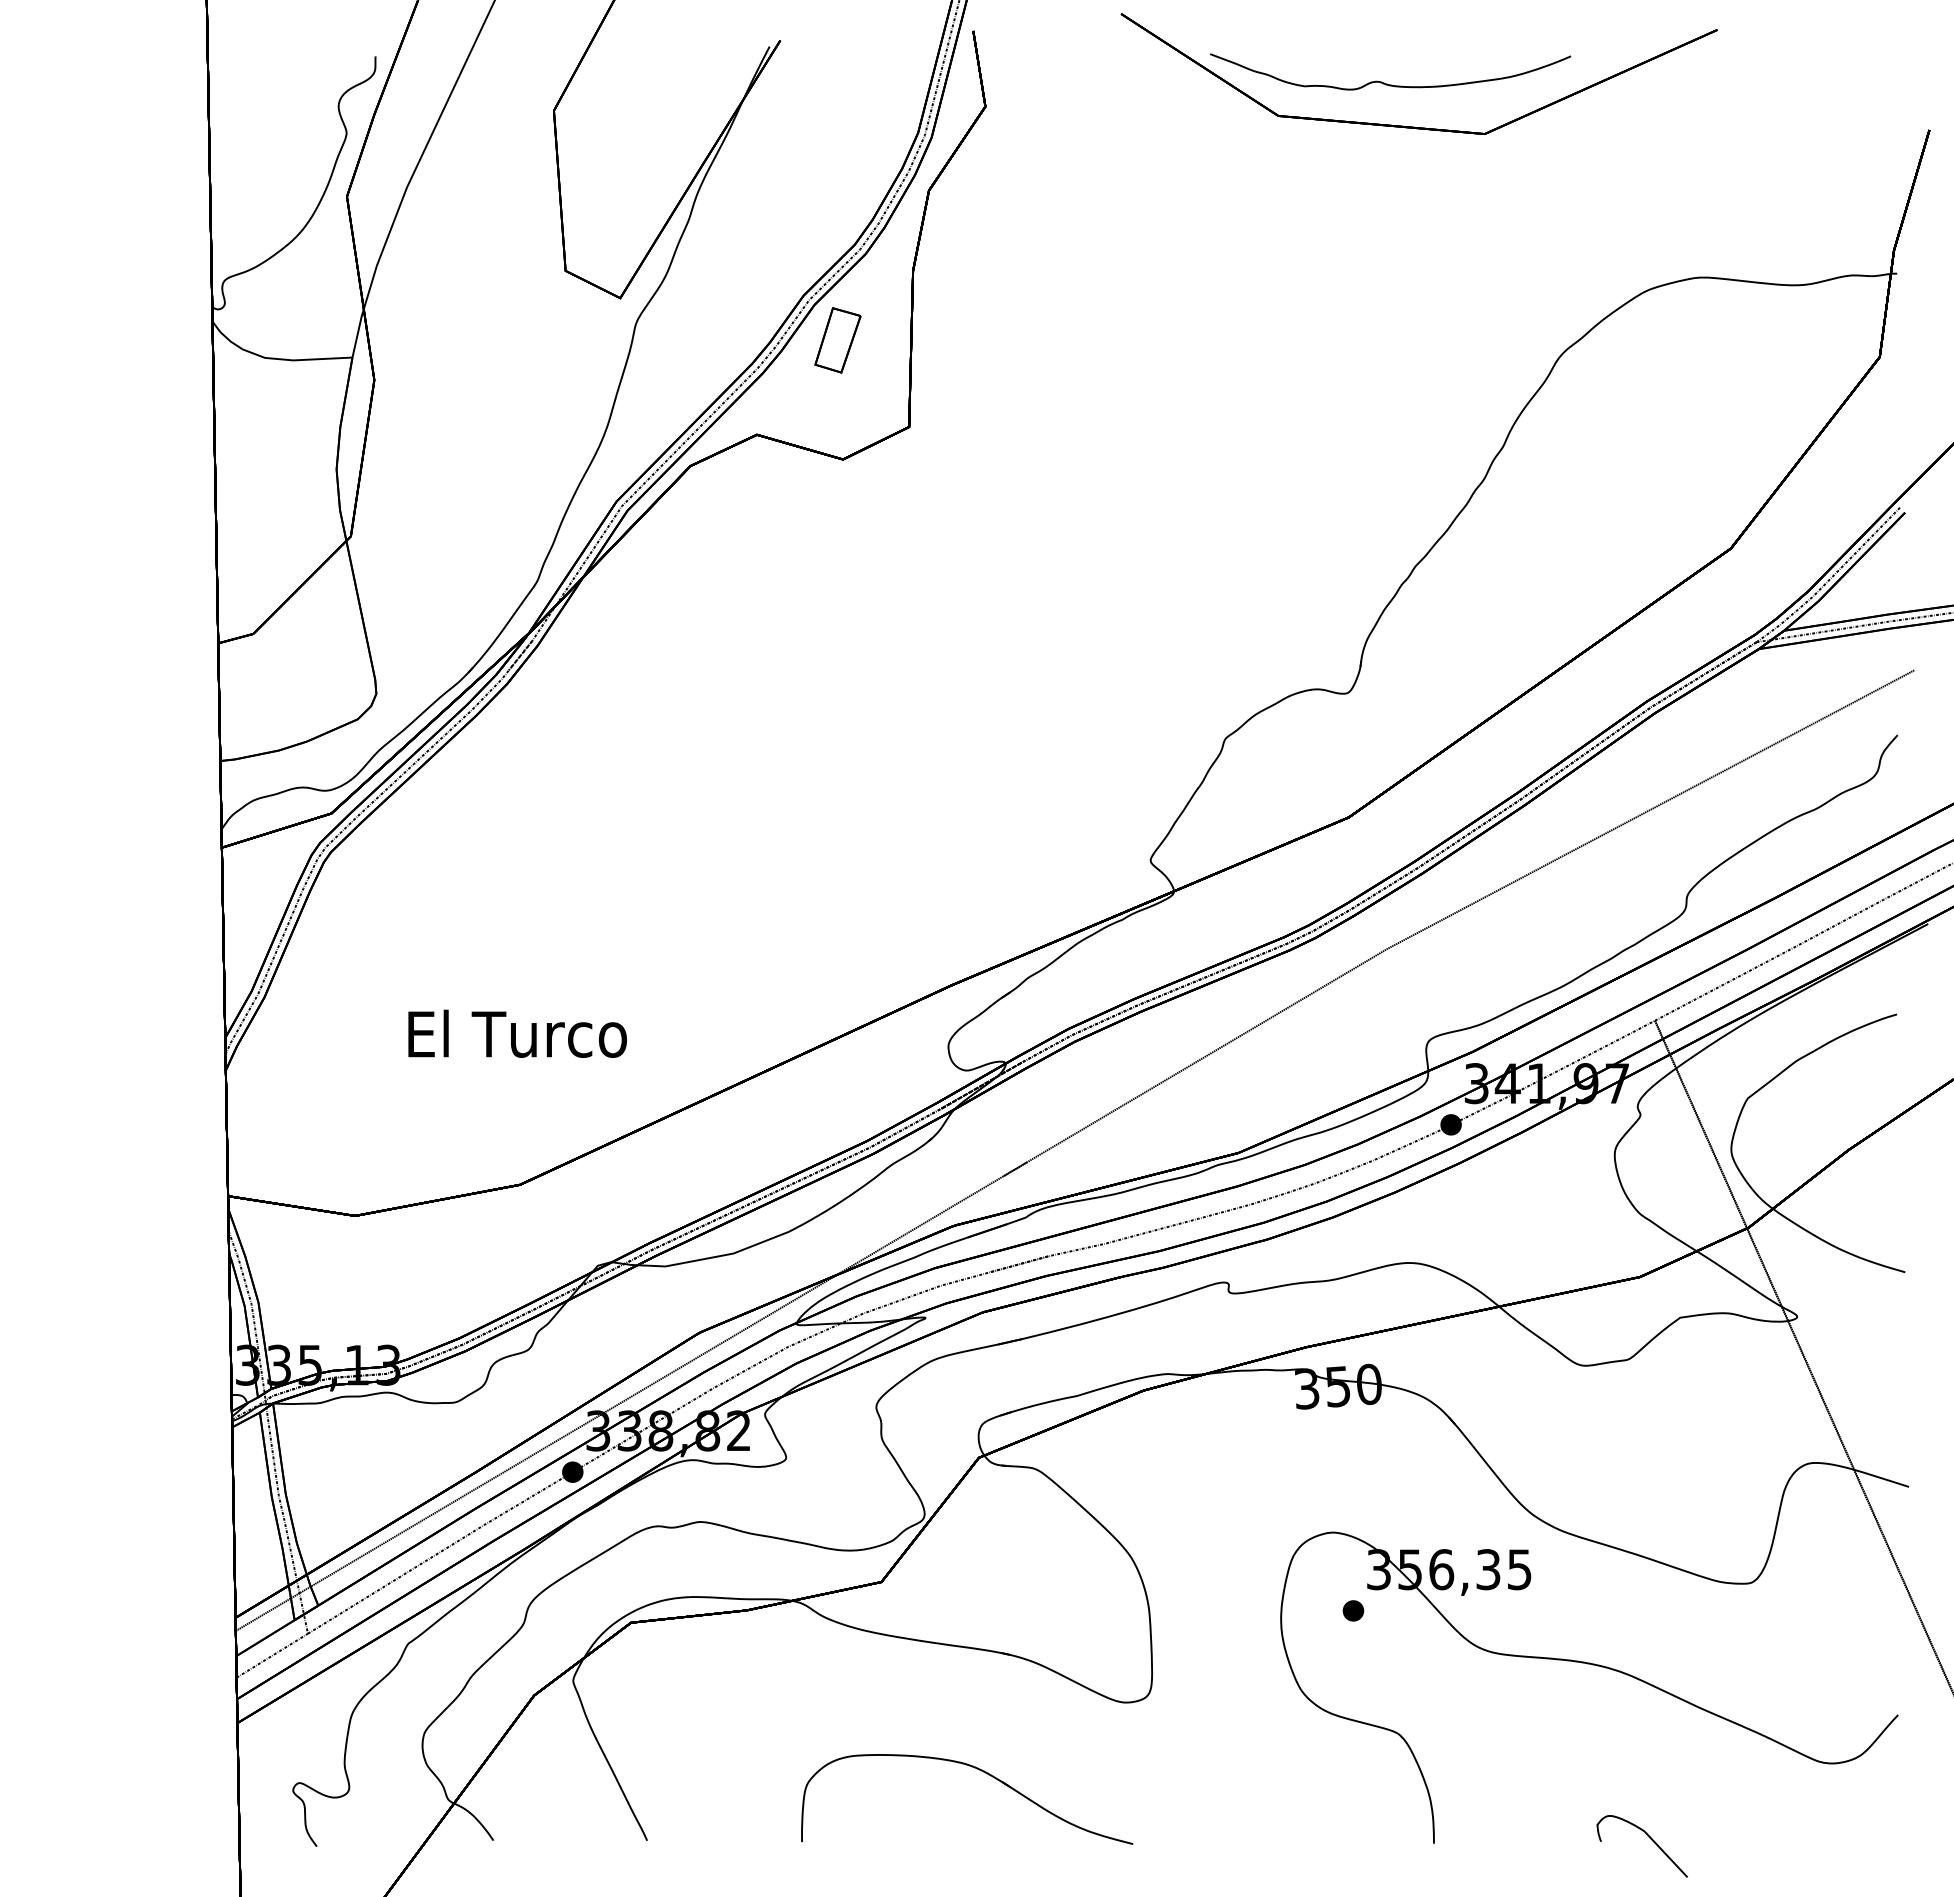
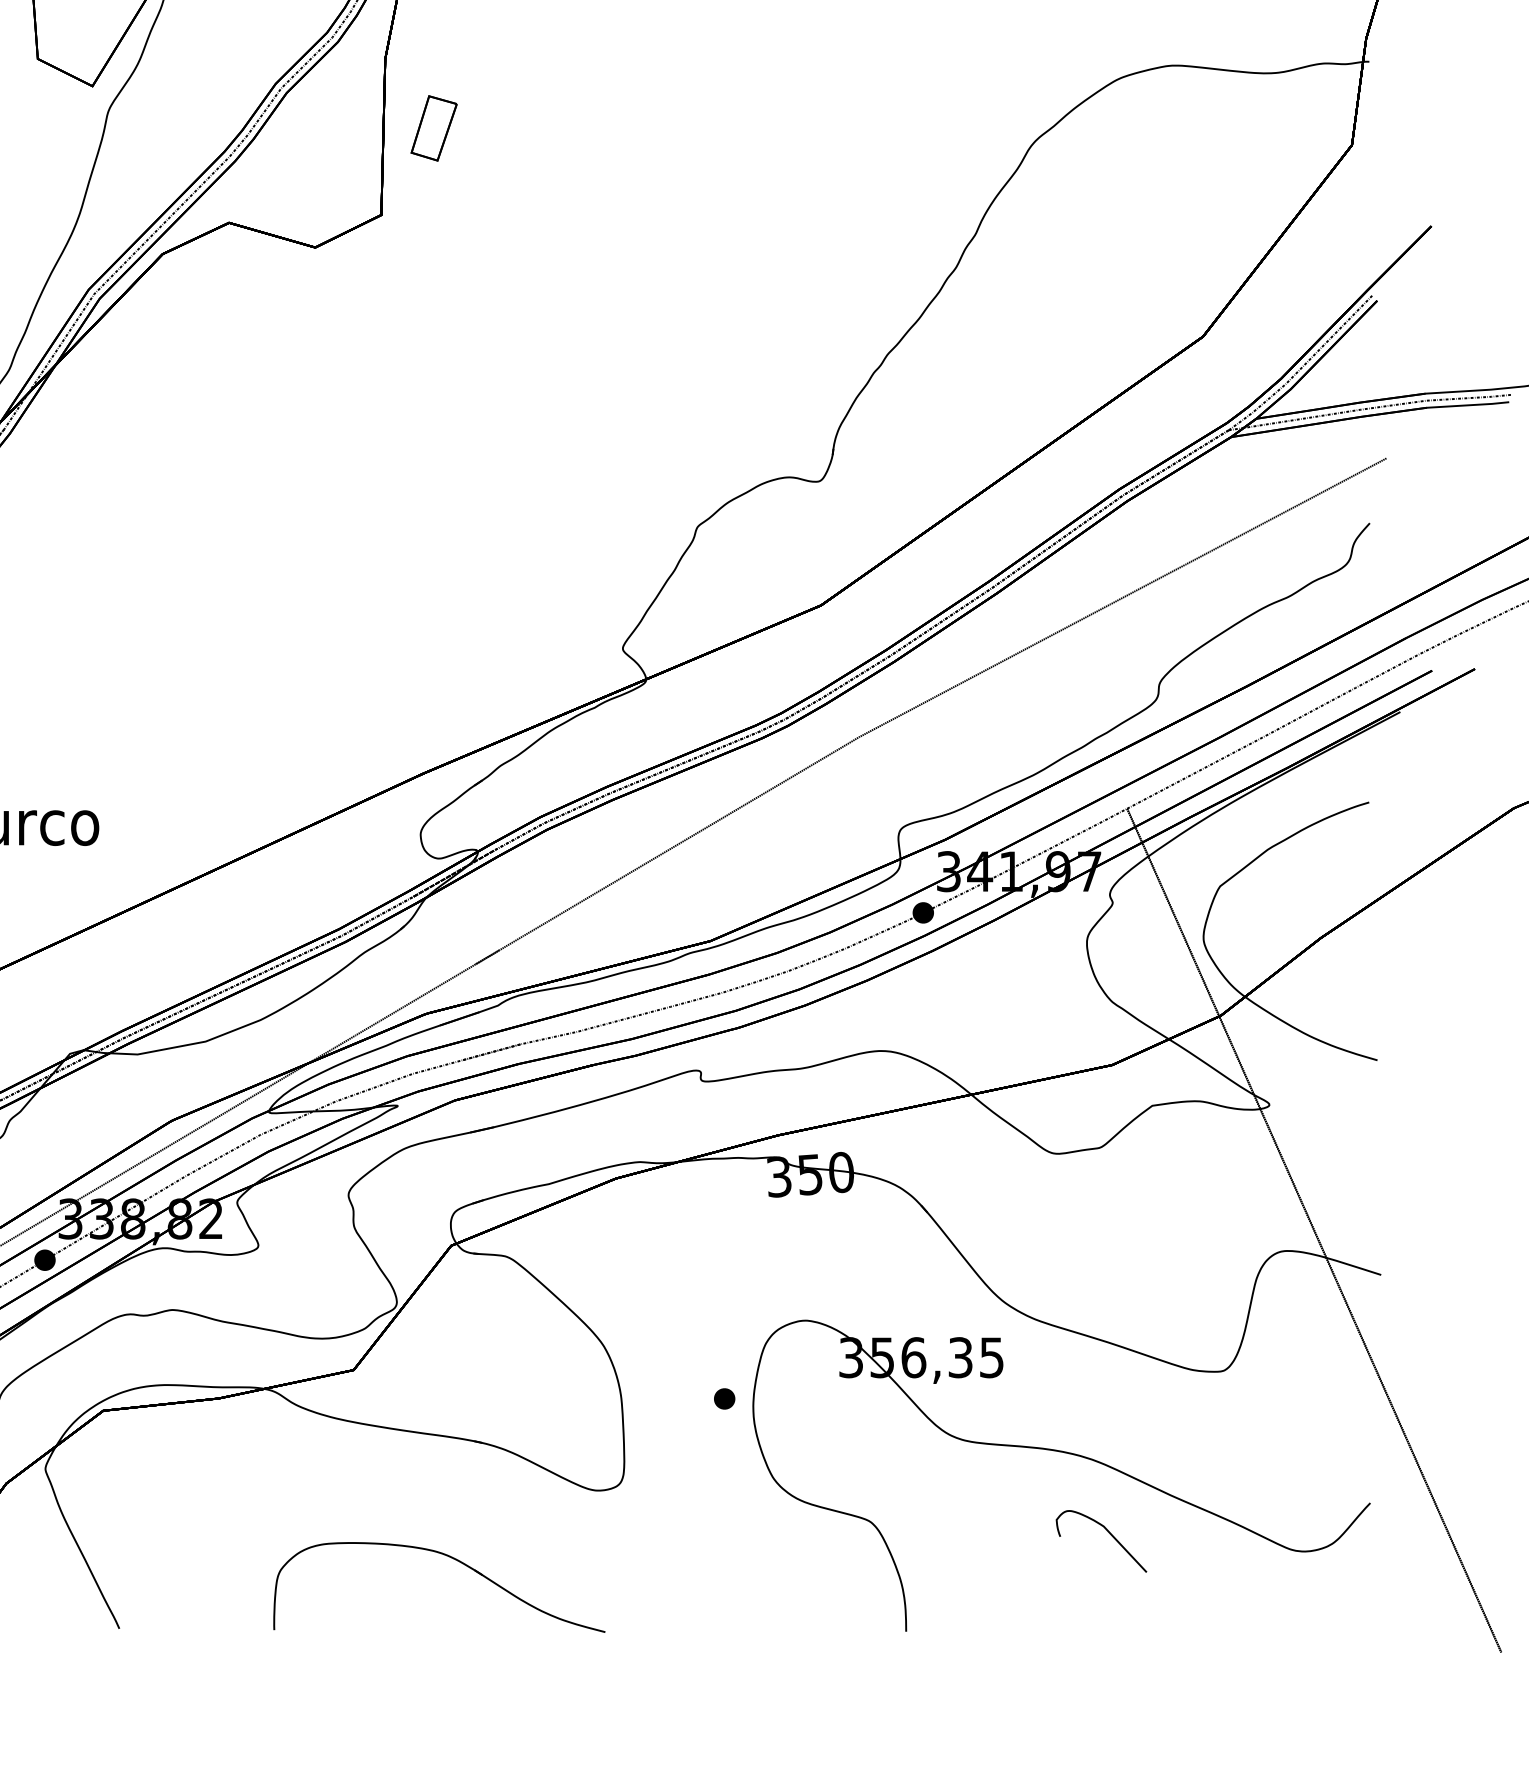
part: (837, 340) -> (433, 128), moved
part: (1353, 1610) -> (724, 1398), moved
part: (1649, 1838) -> (1108, 1533), moved

